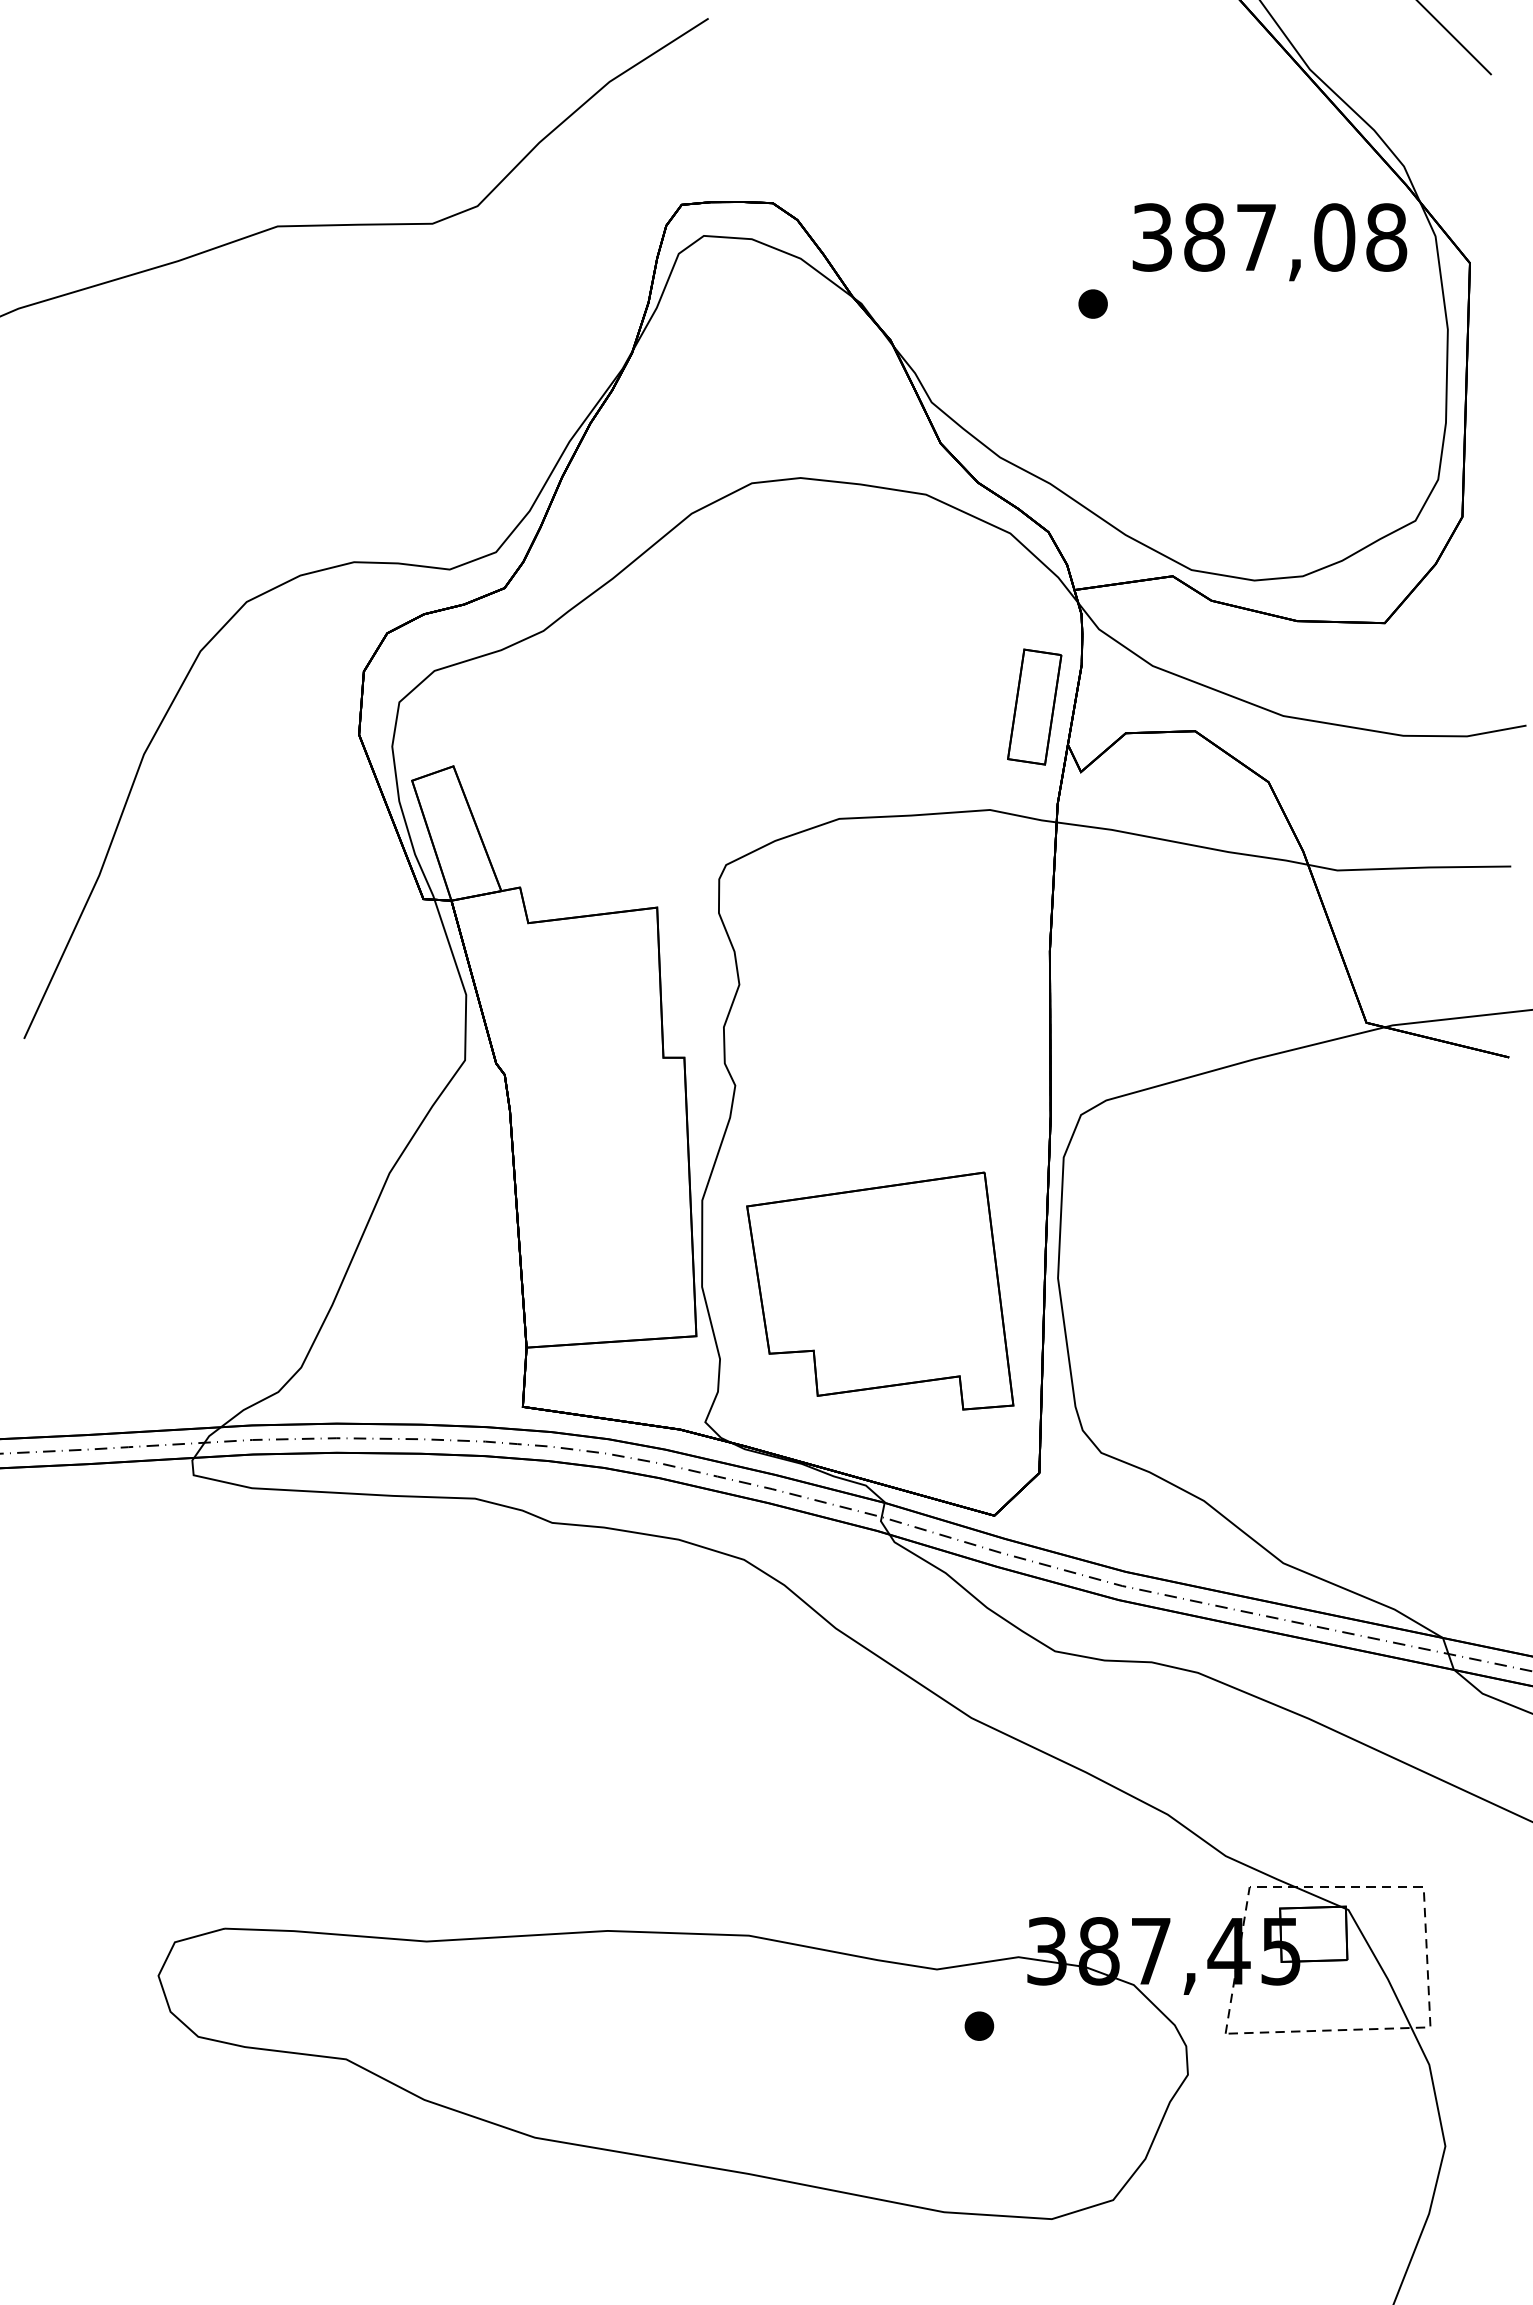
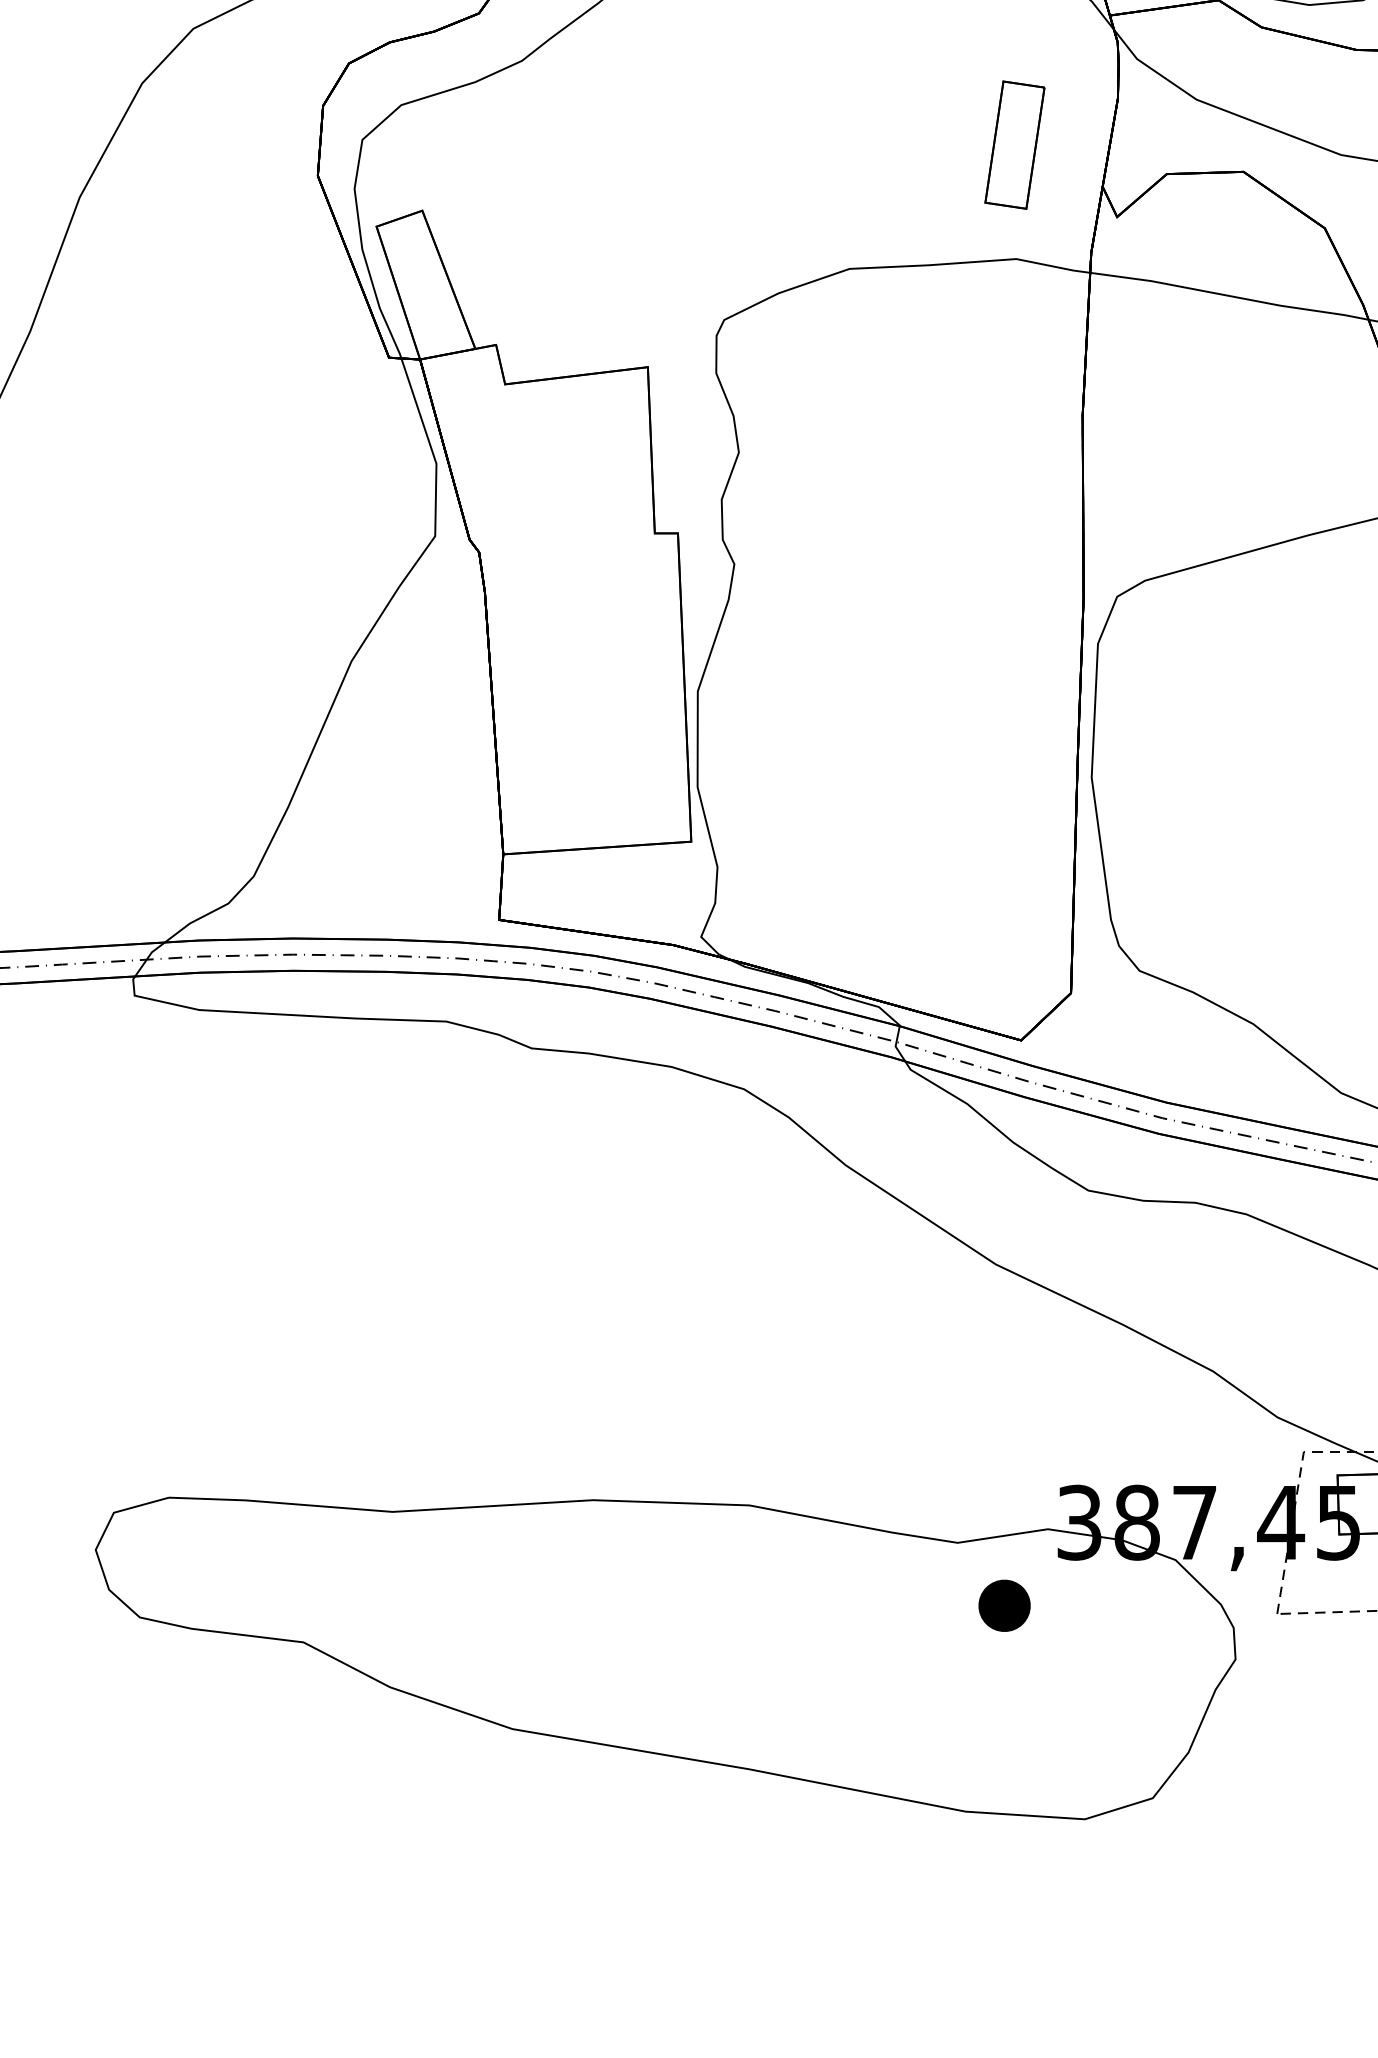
part: (1034, 706) -> (1014, 144), moved
part: (880, 1290) -> (895, 791), removed
part: (979, 2025) -> (1004, 1604), size x1.6

